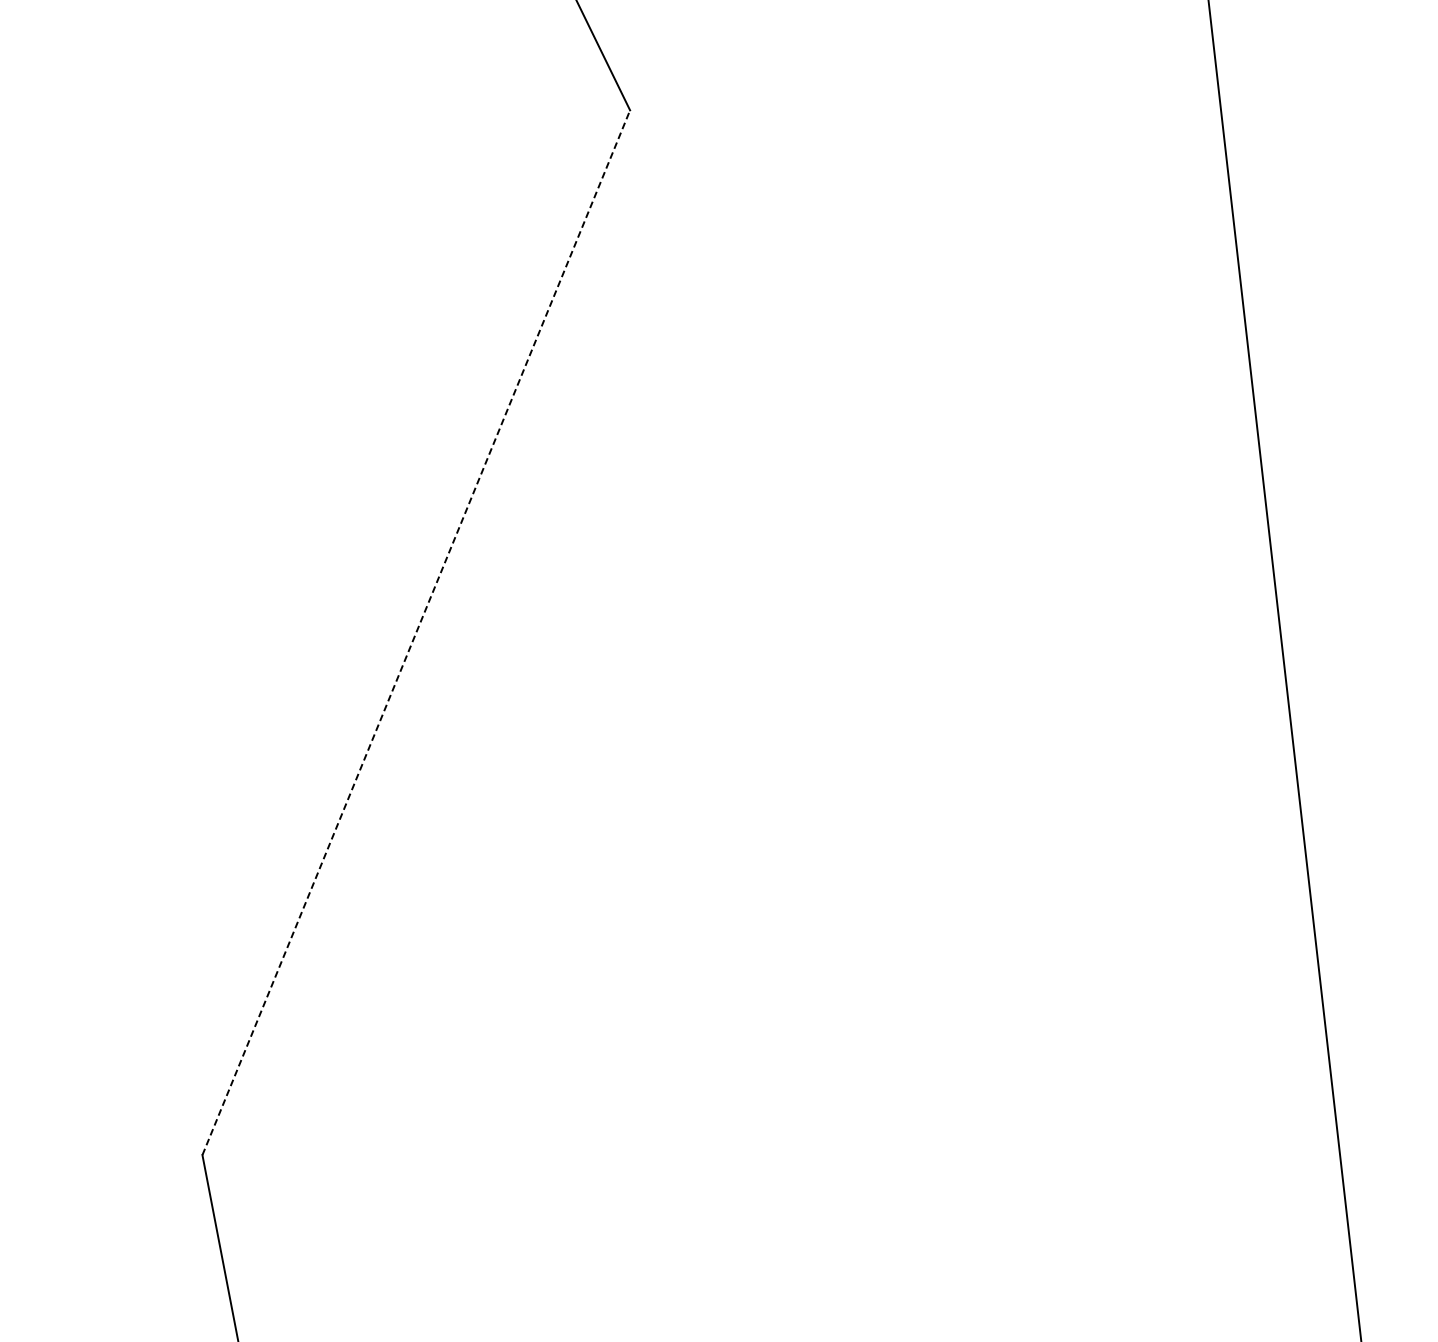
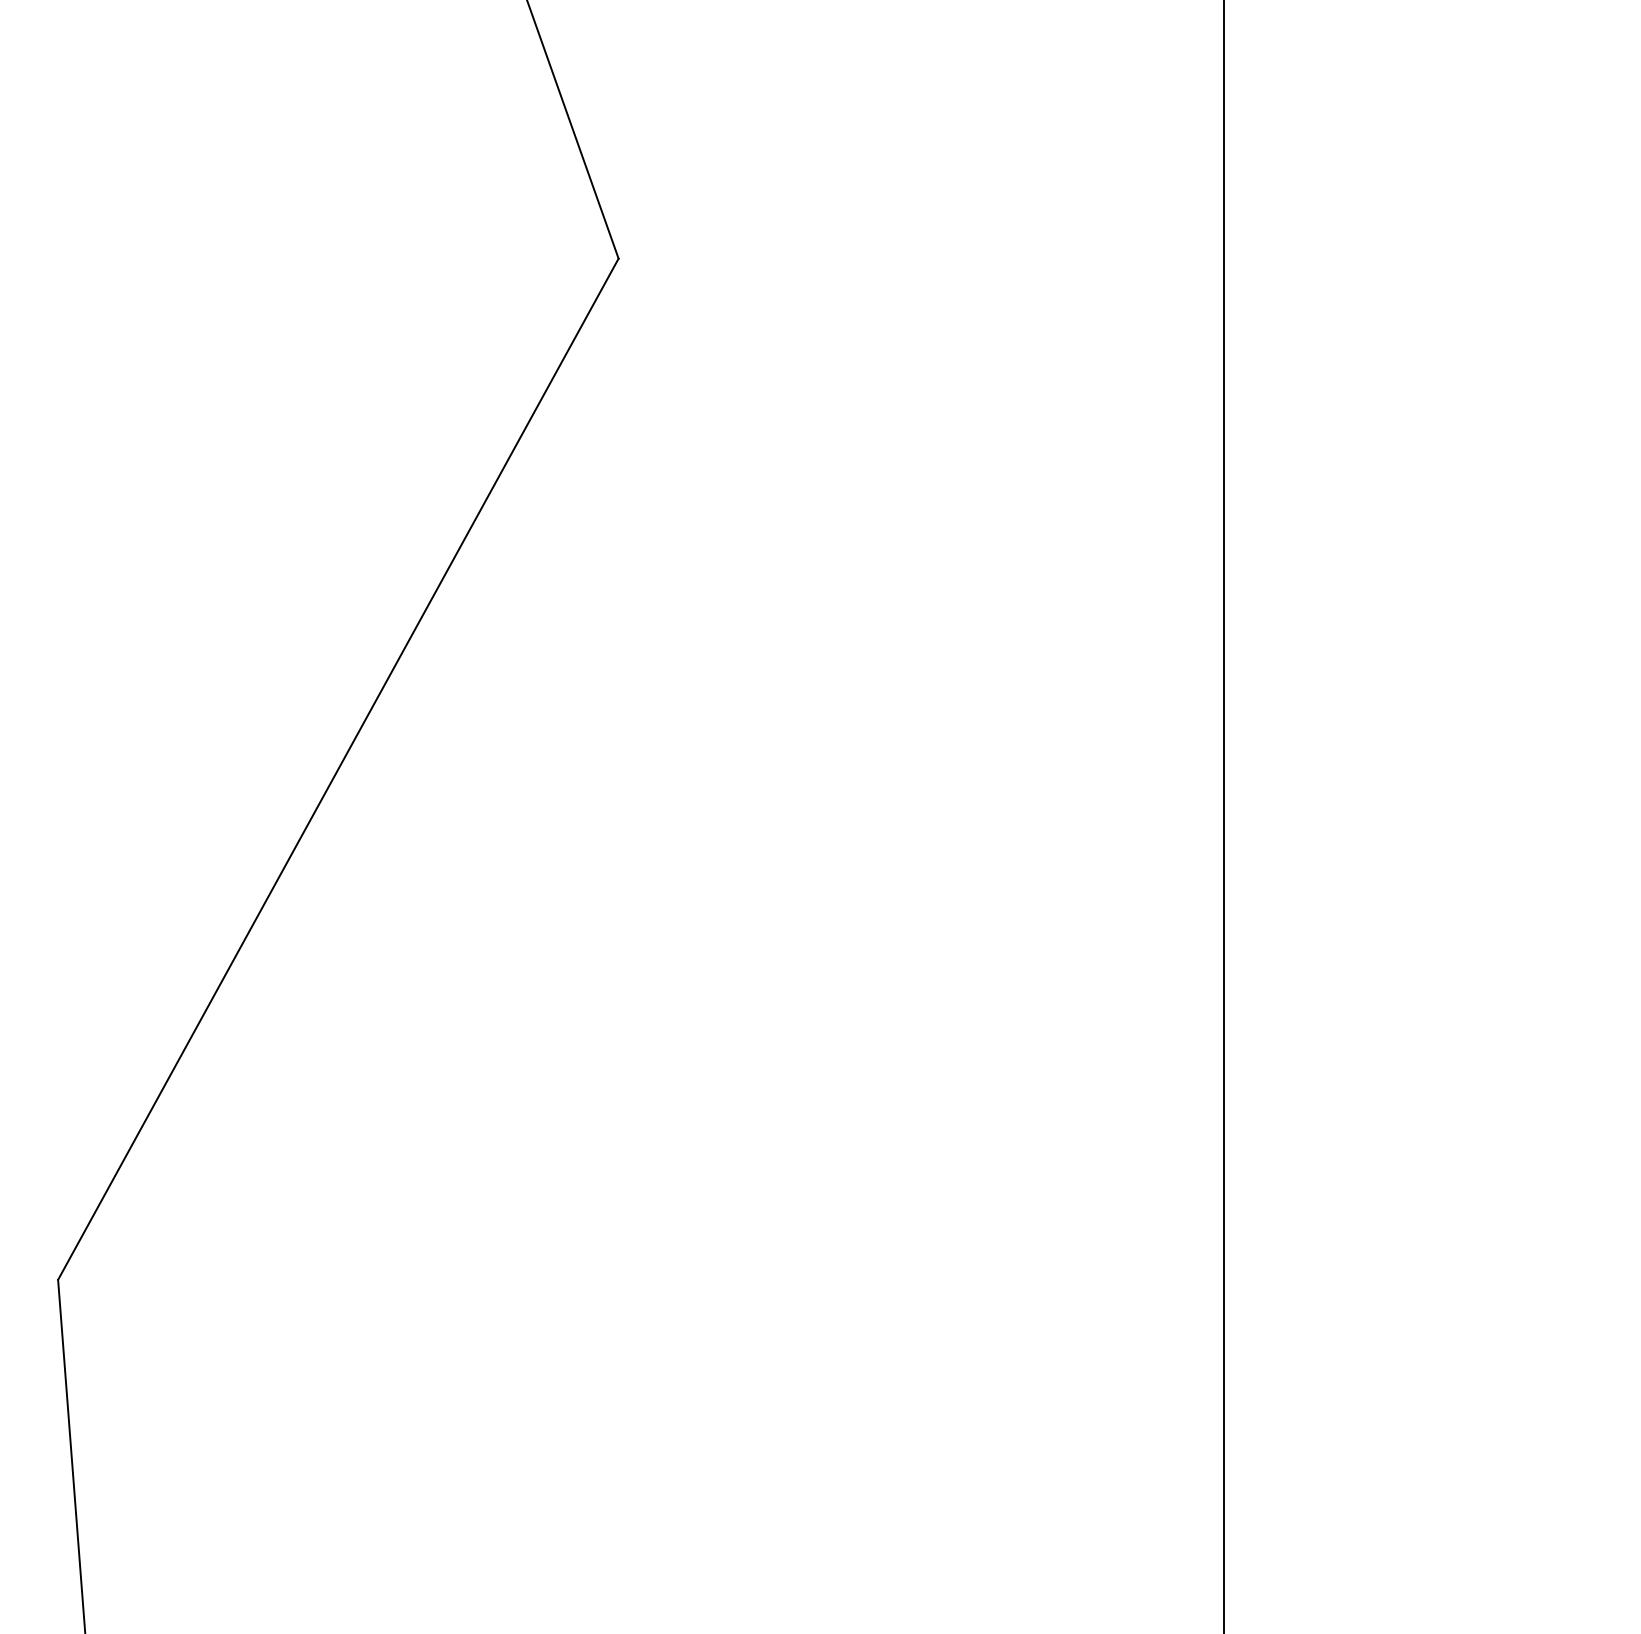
line: (416, 632) -> (338, 768), dashed -> solid

